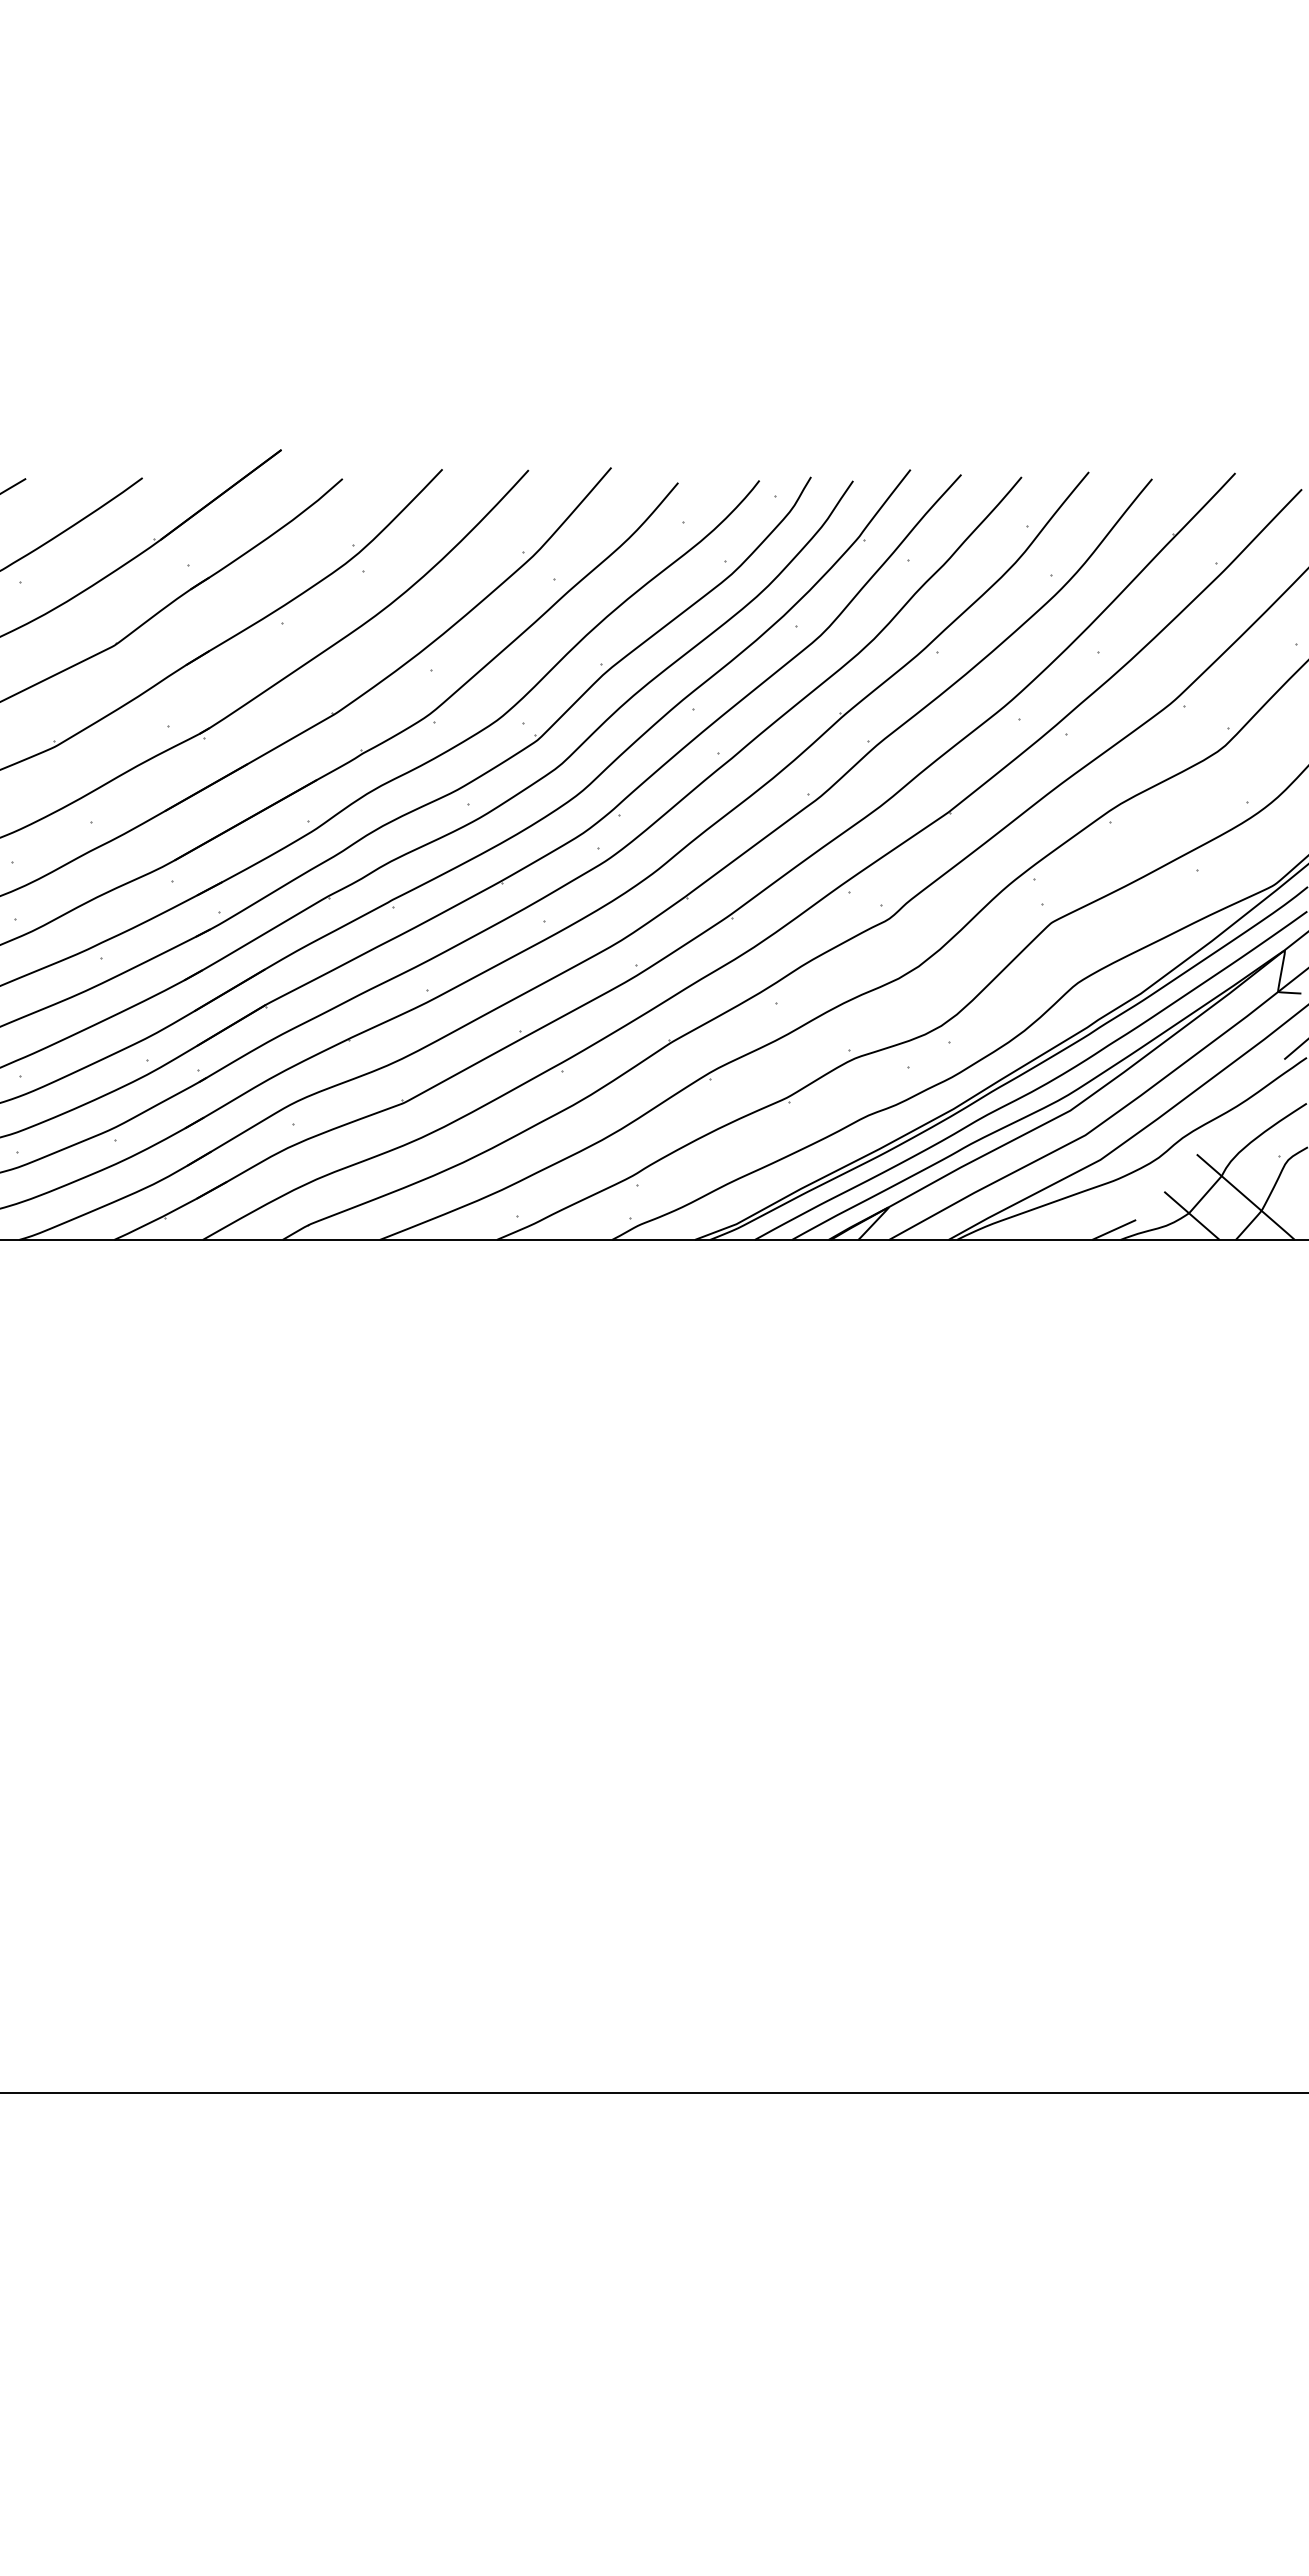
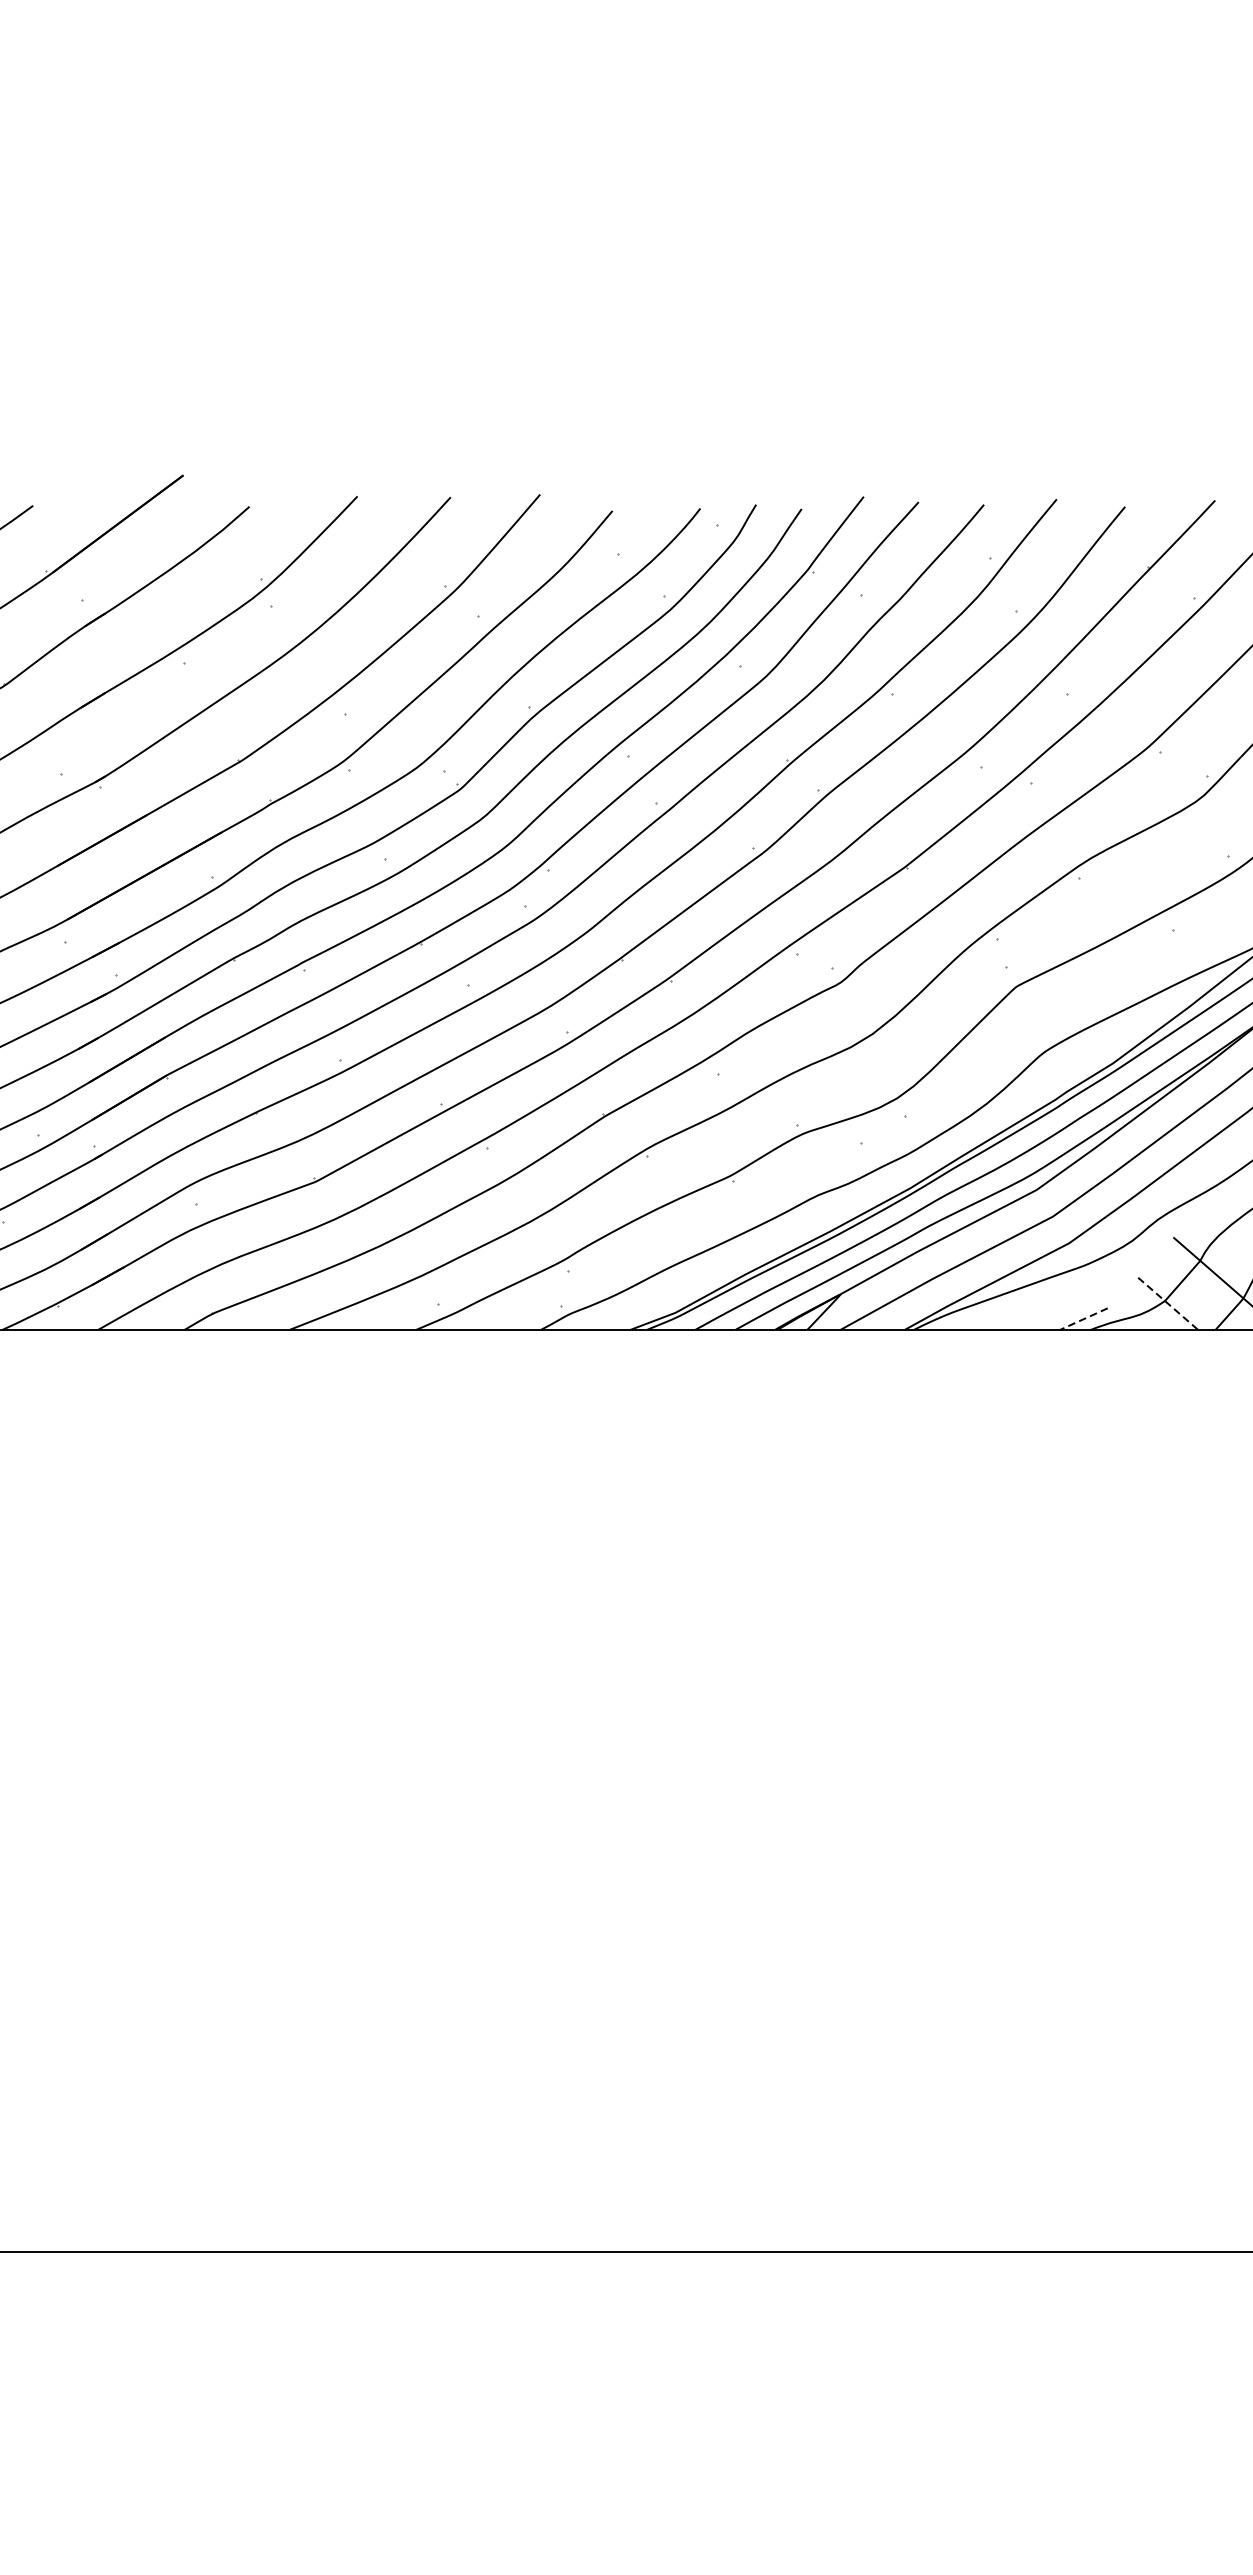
line: (1191, 1215) -> (1167, 1303), solid -> dashed
line: (1113, 1230) -> (1083, 1319), solid -> dashed

